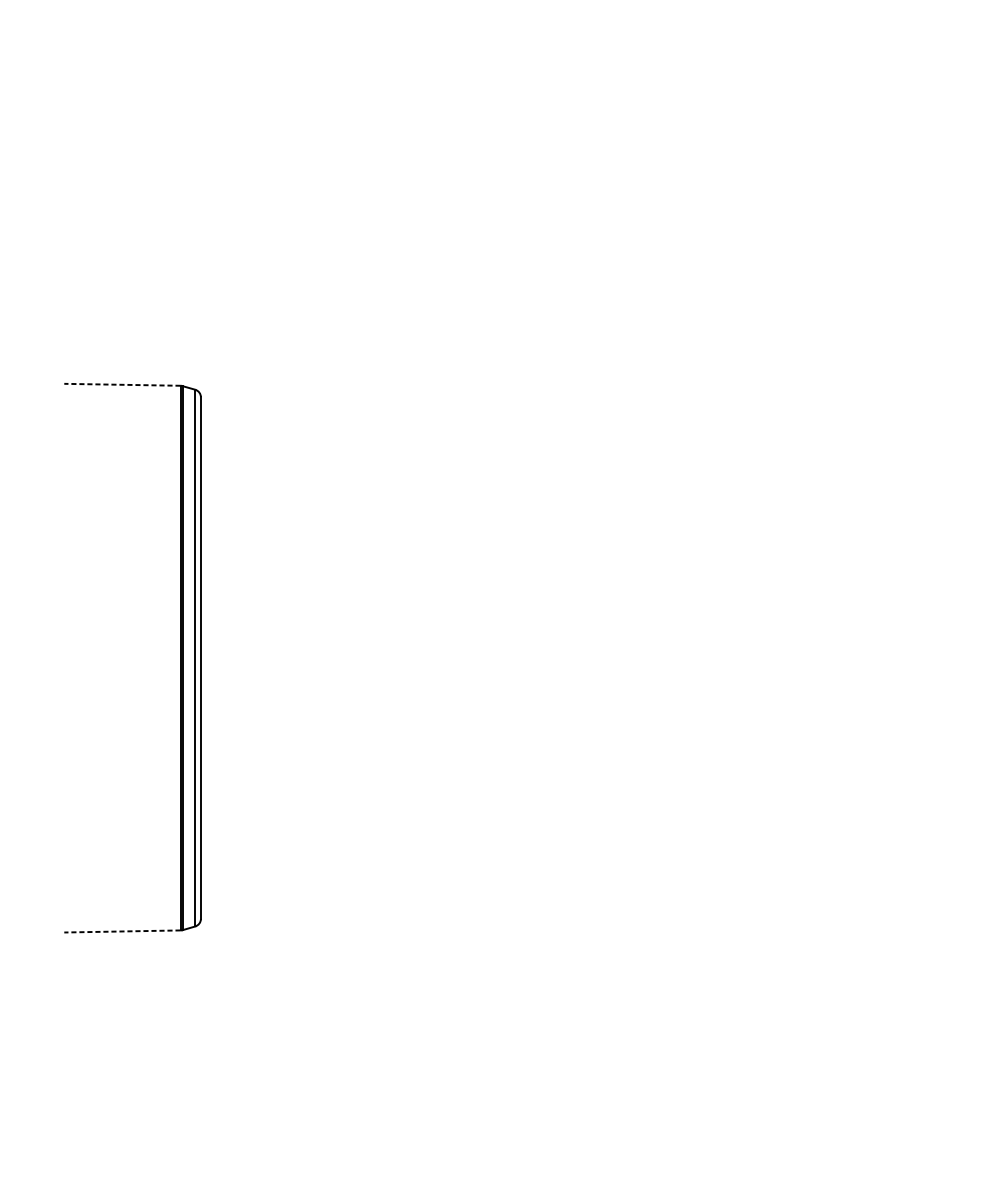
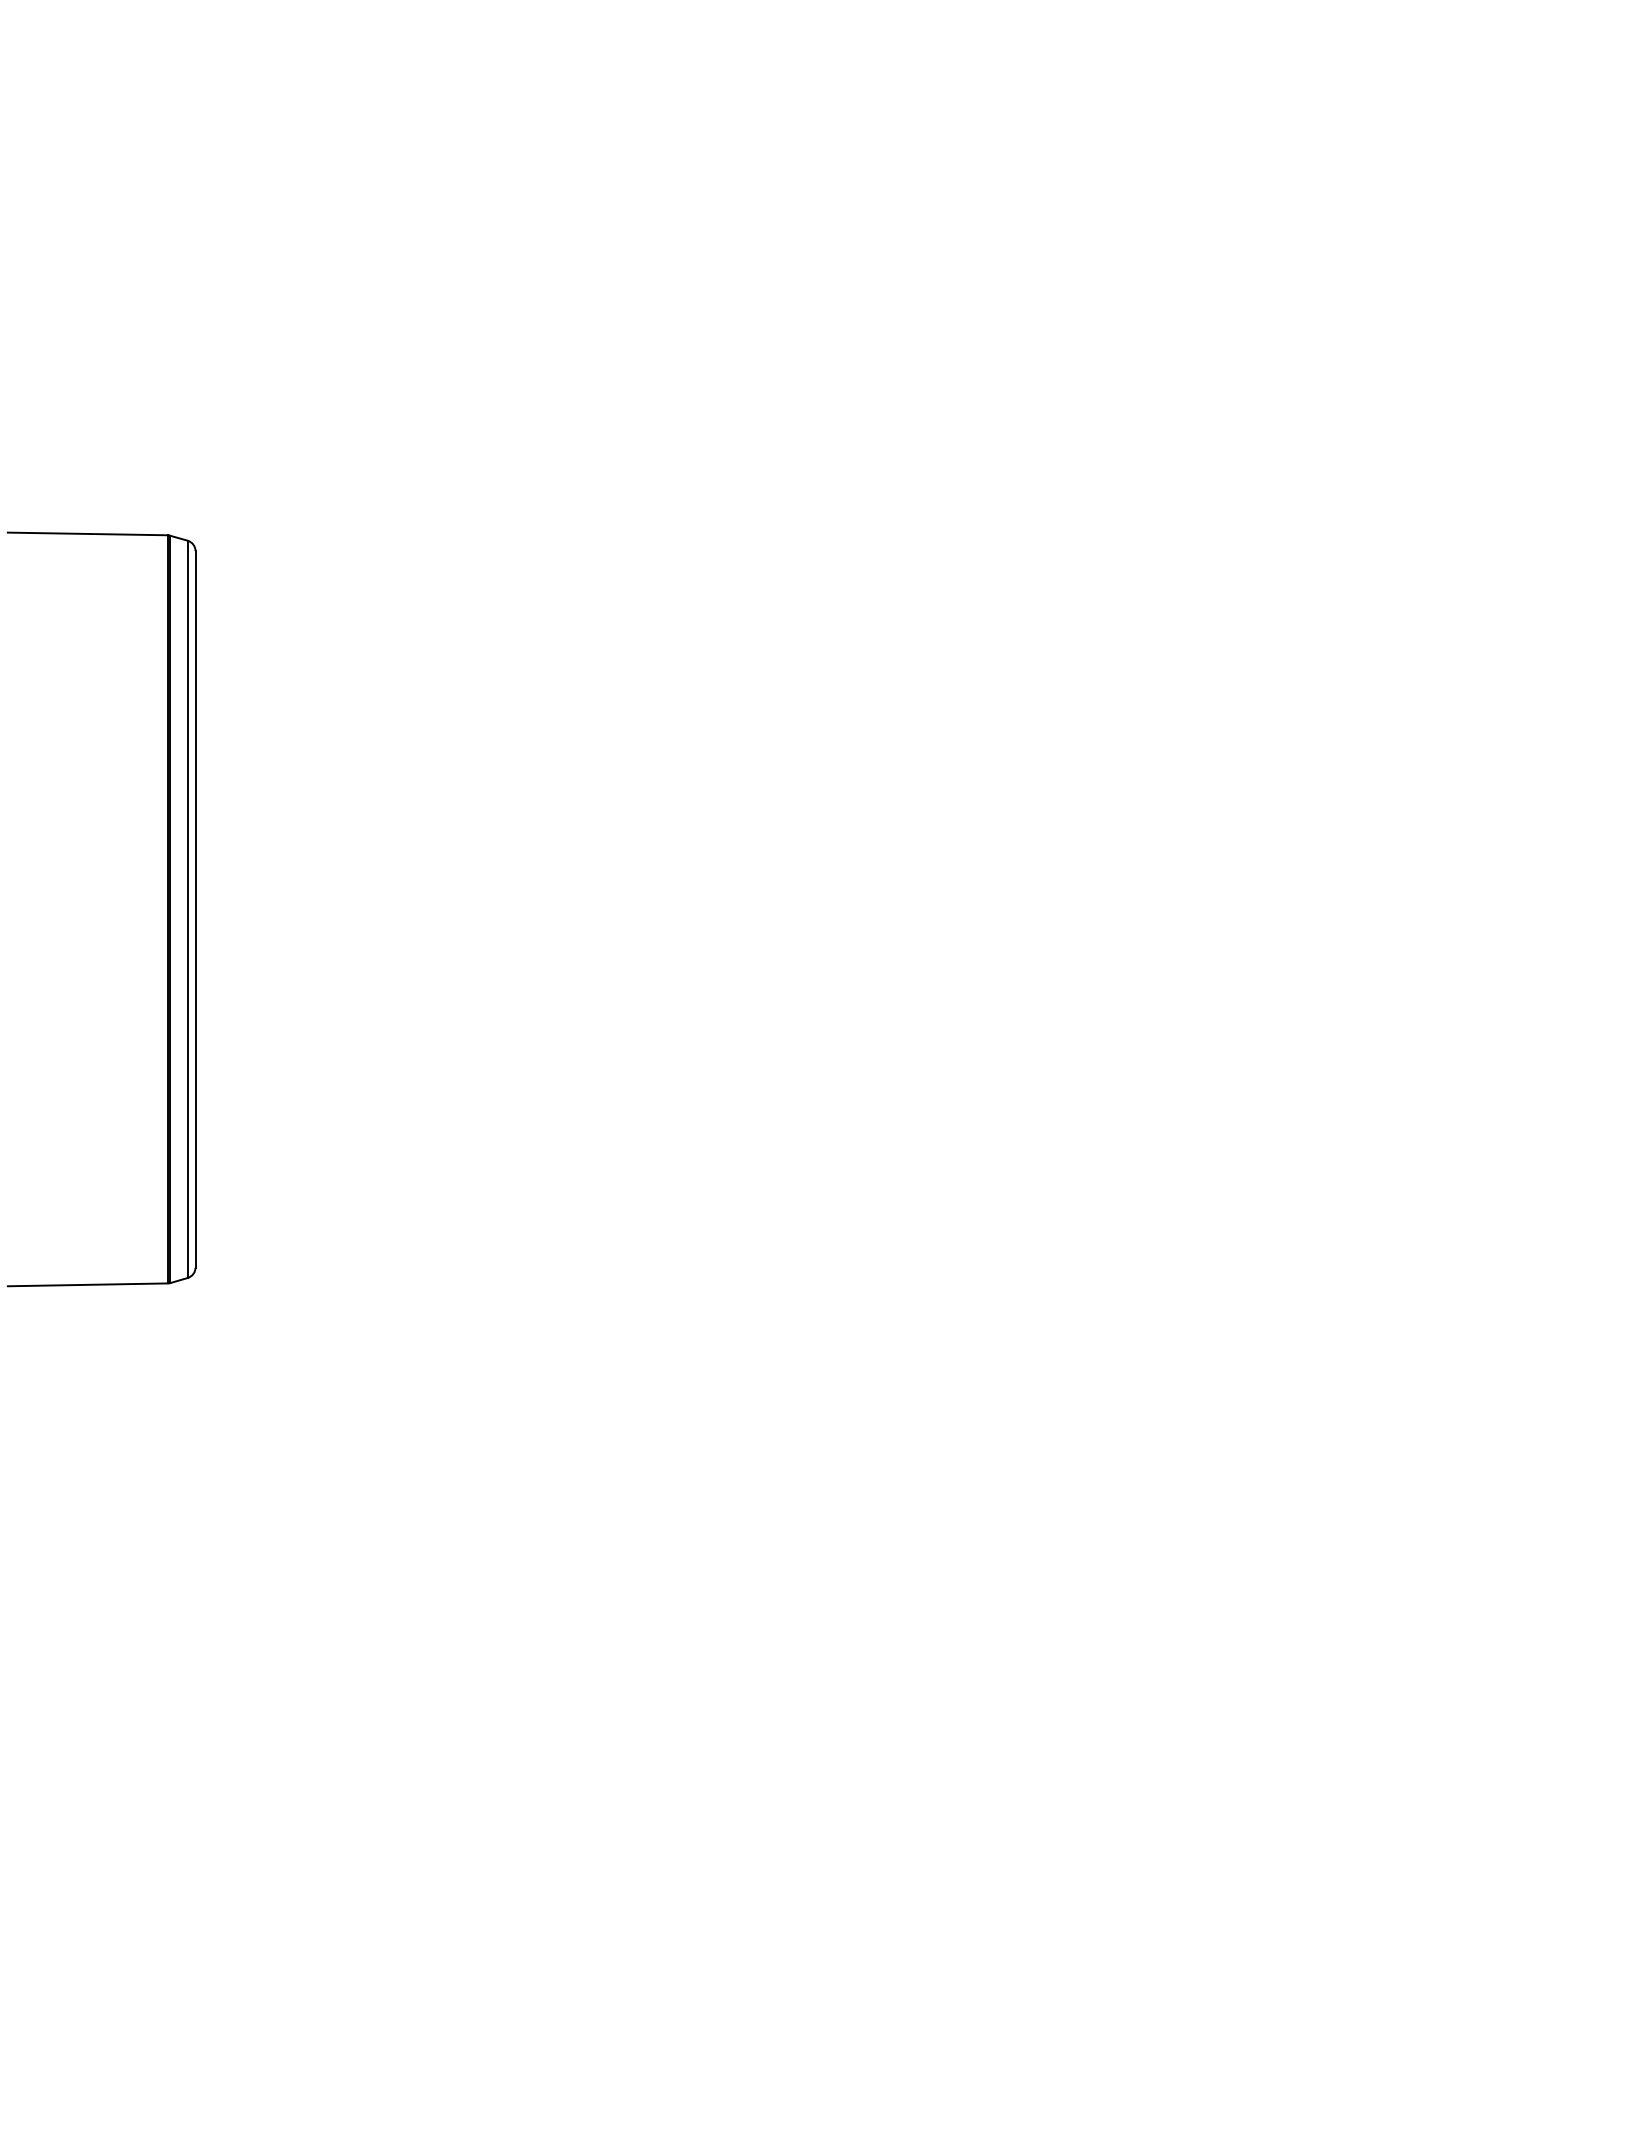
line: (122, 384) -> (87, 533), dashed -> solid
line: (122, 931) -> (87, 1284), dashed -> solid

